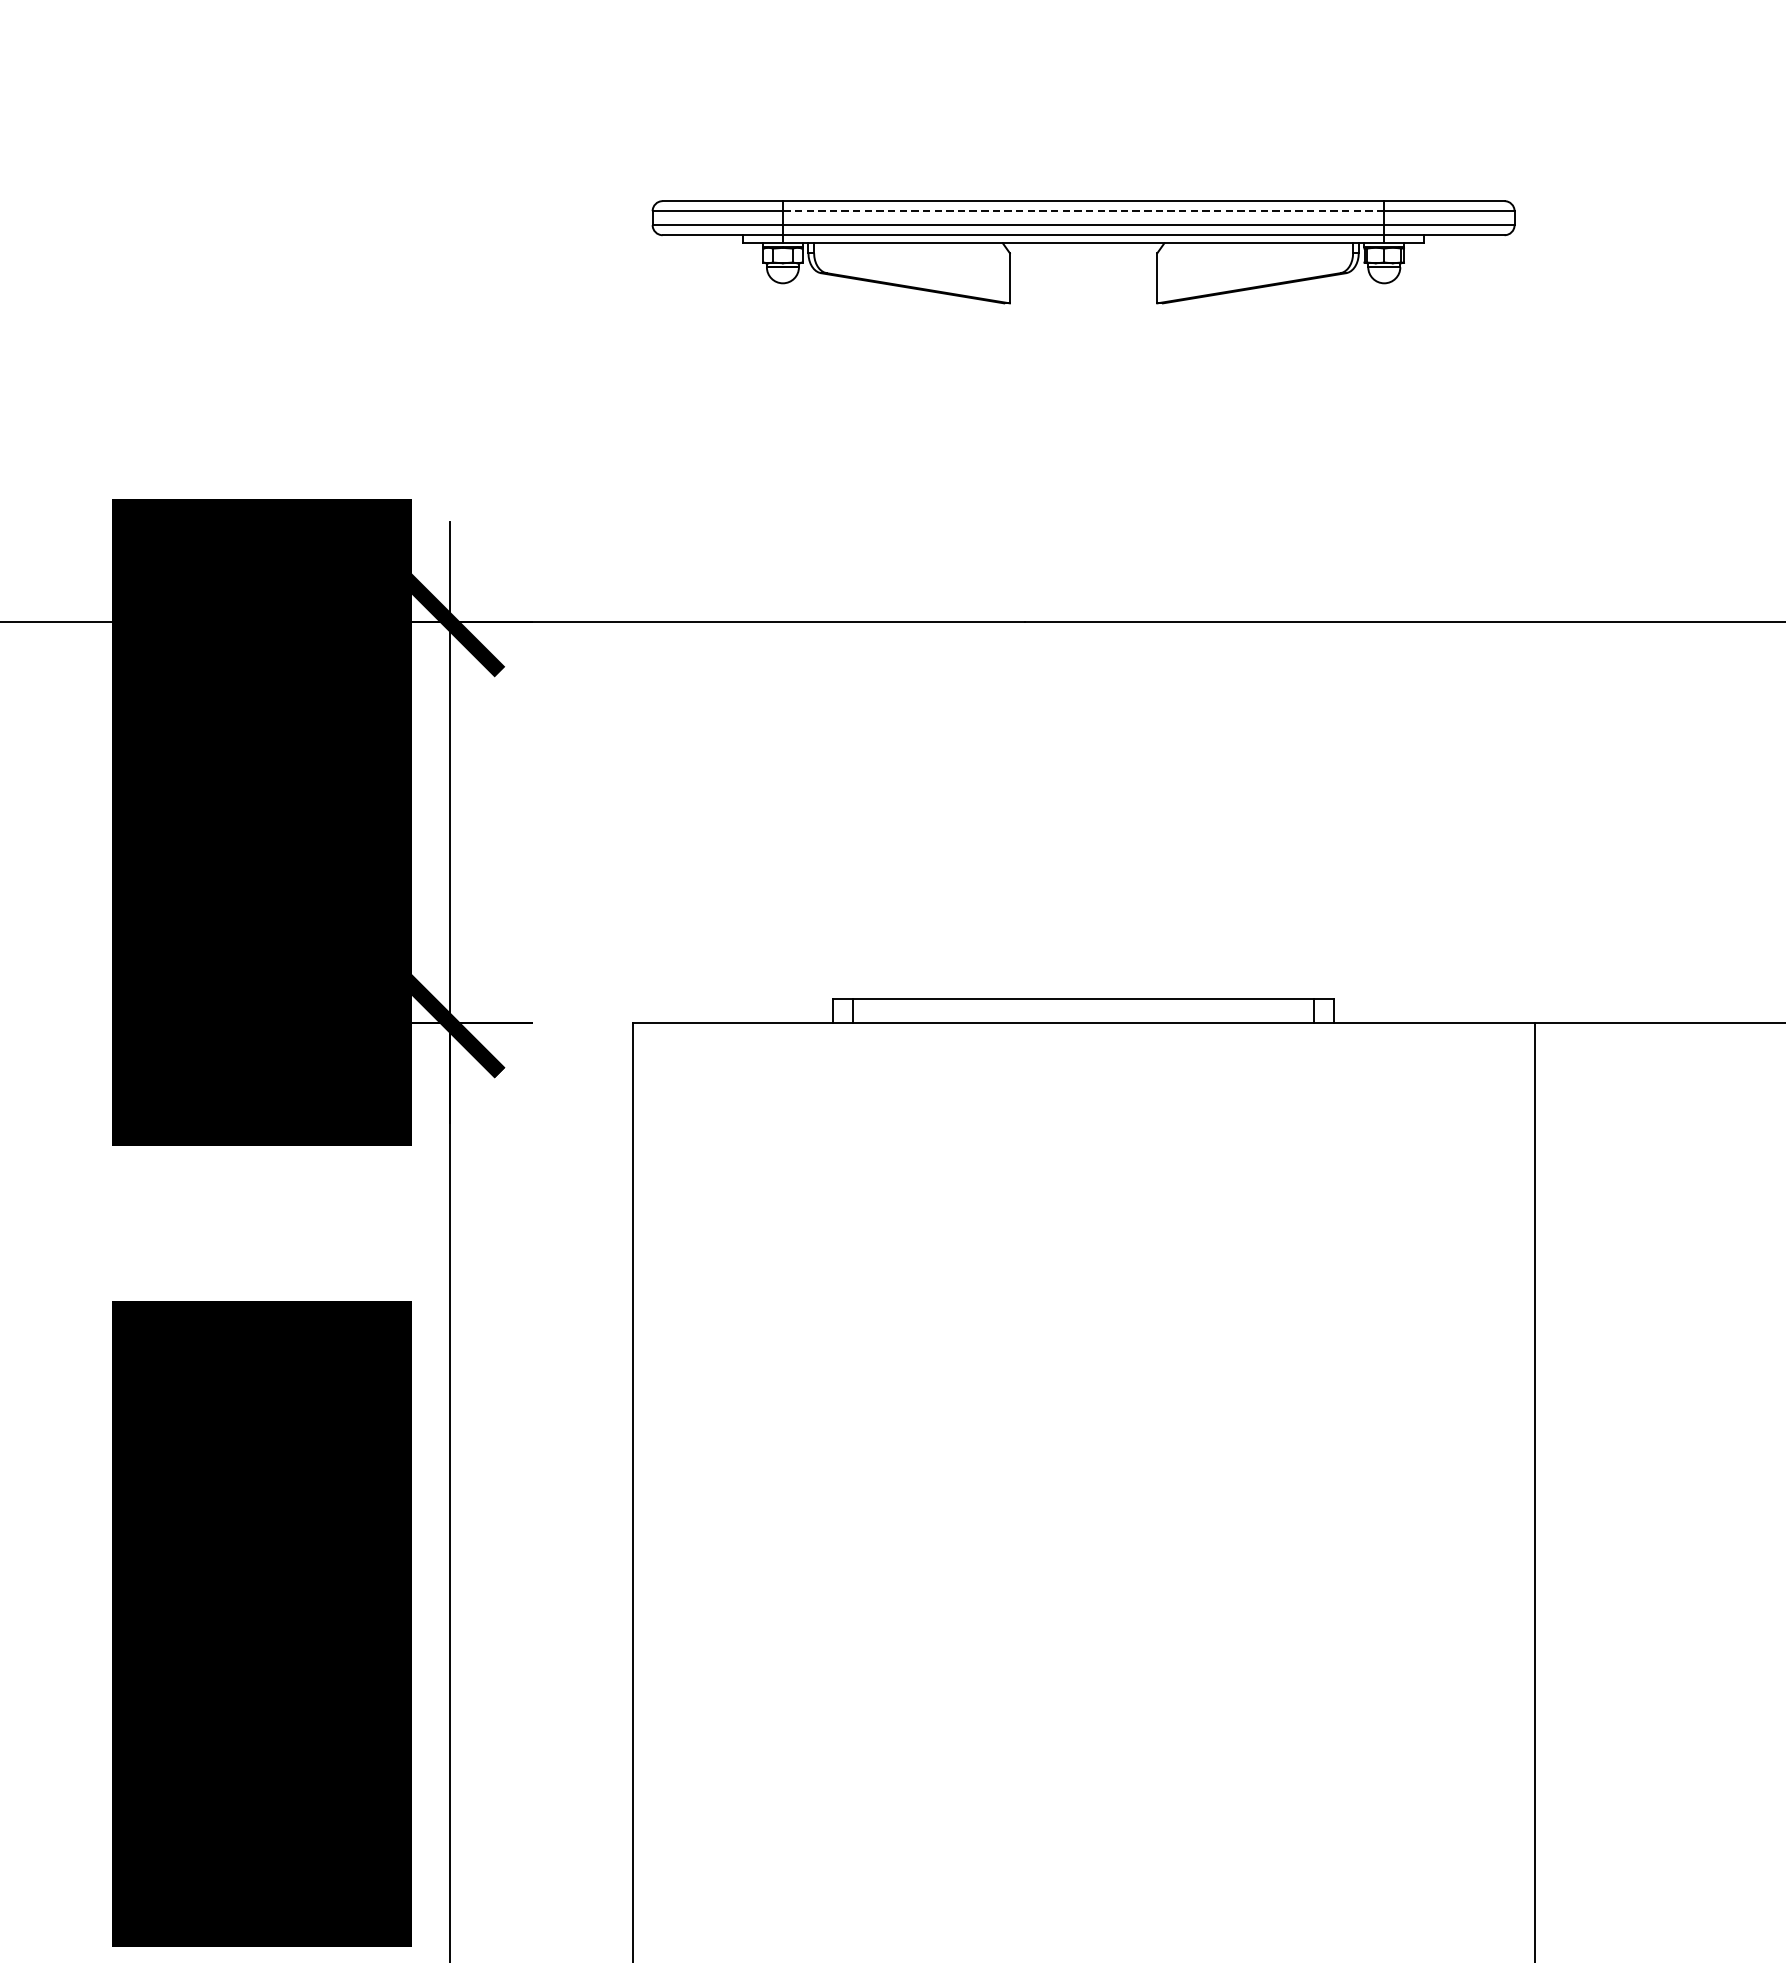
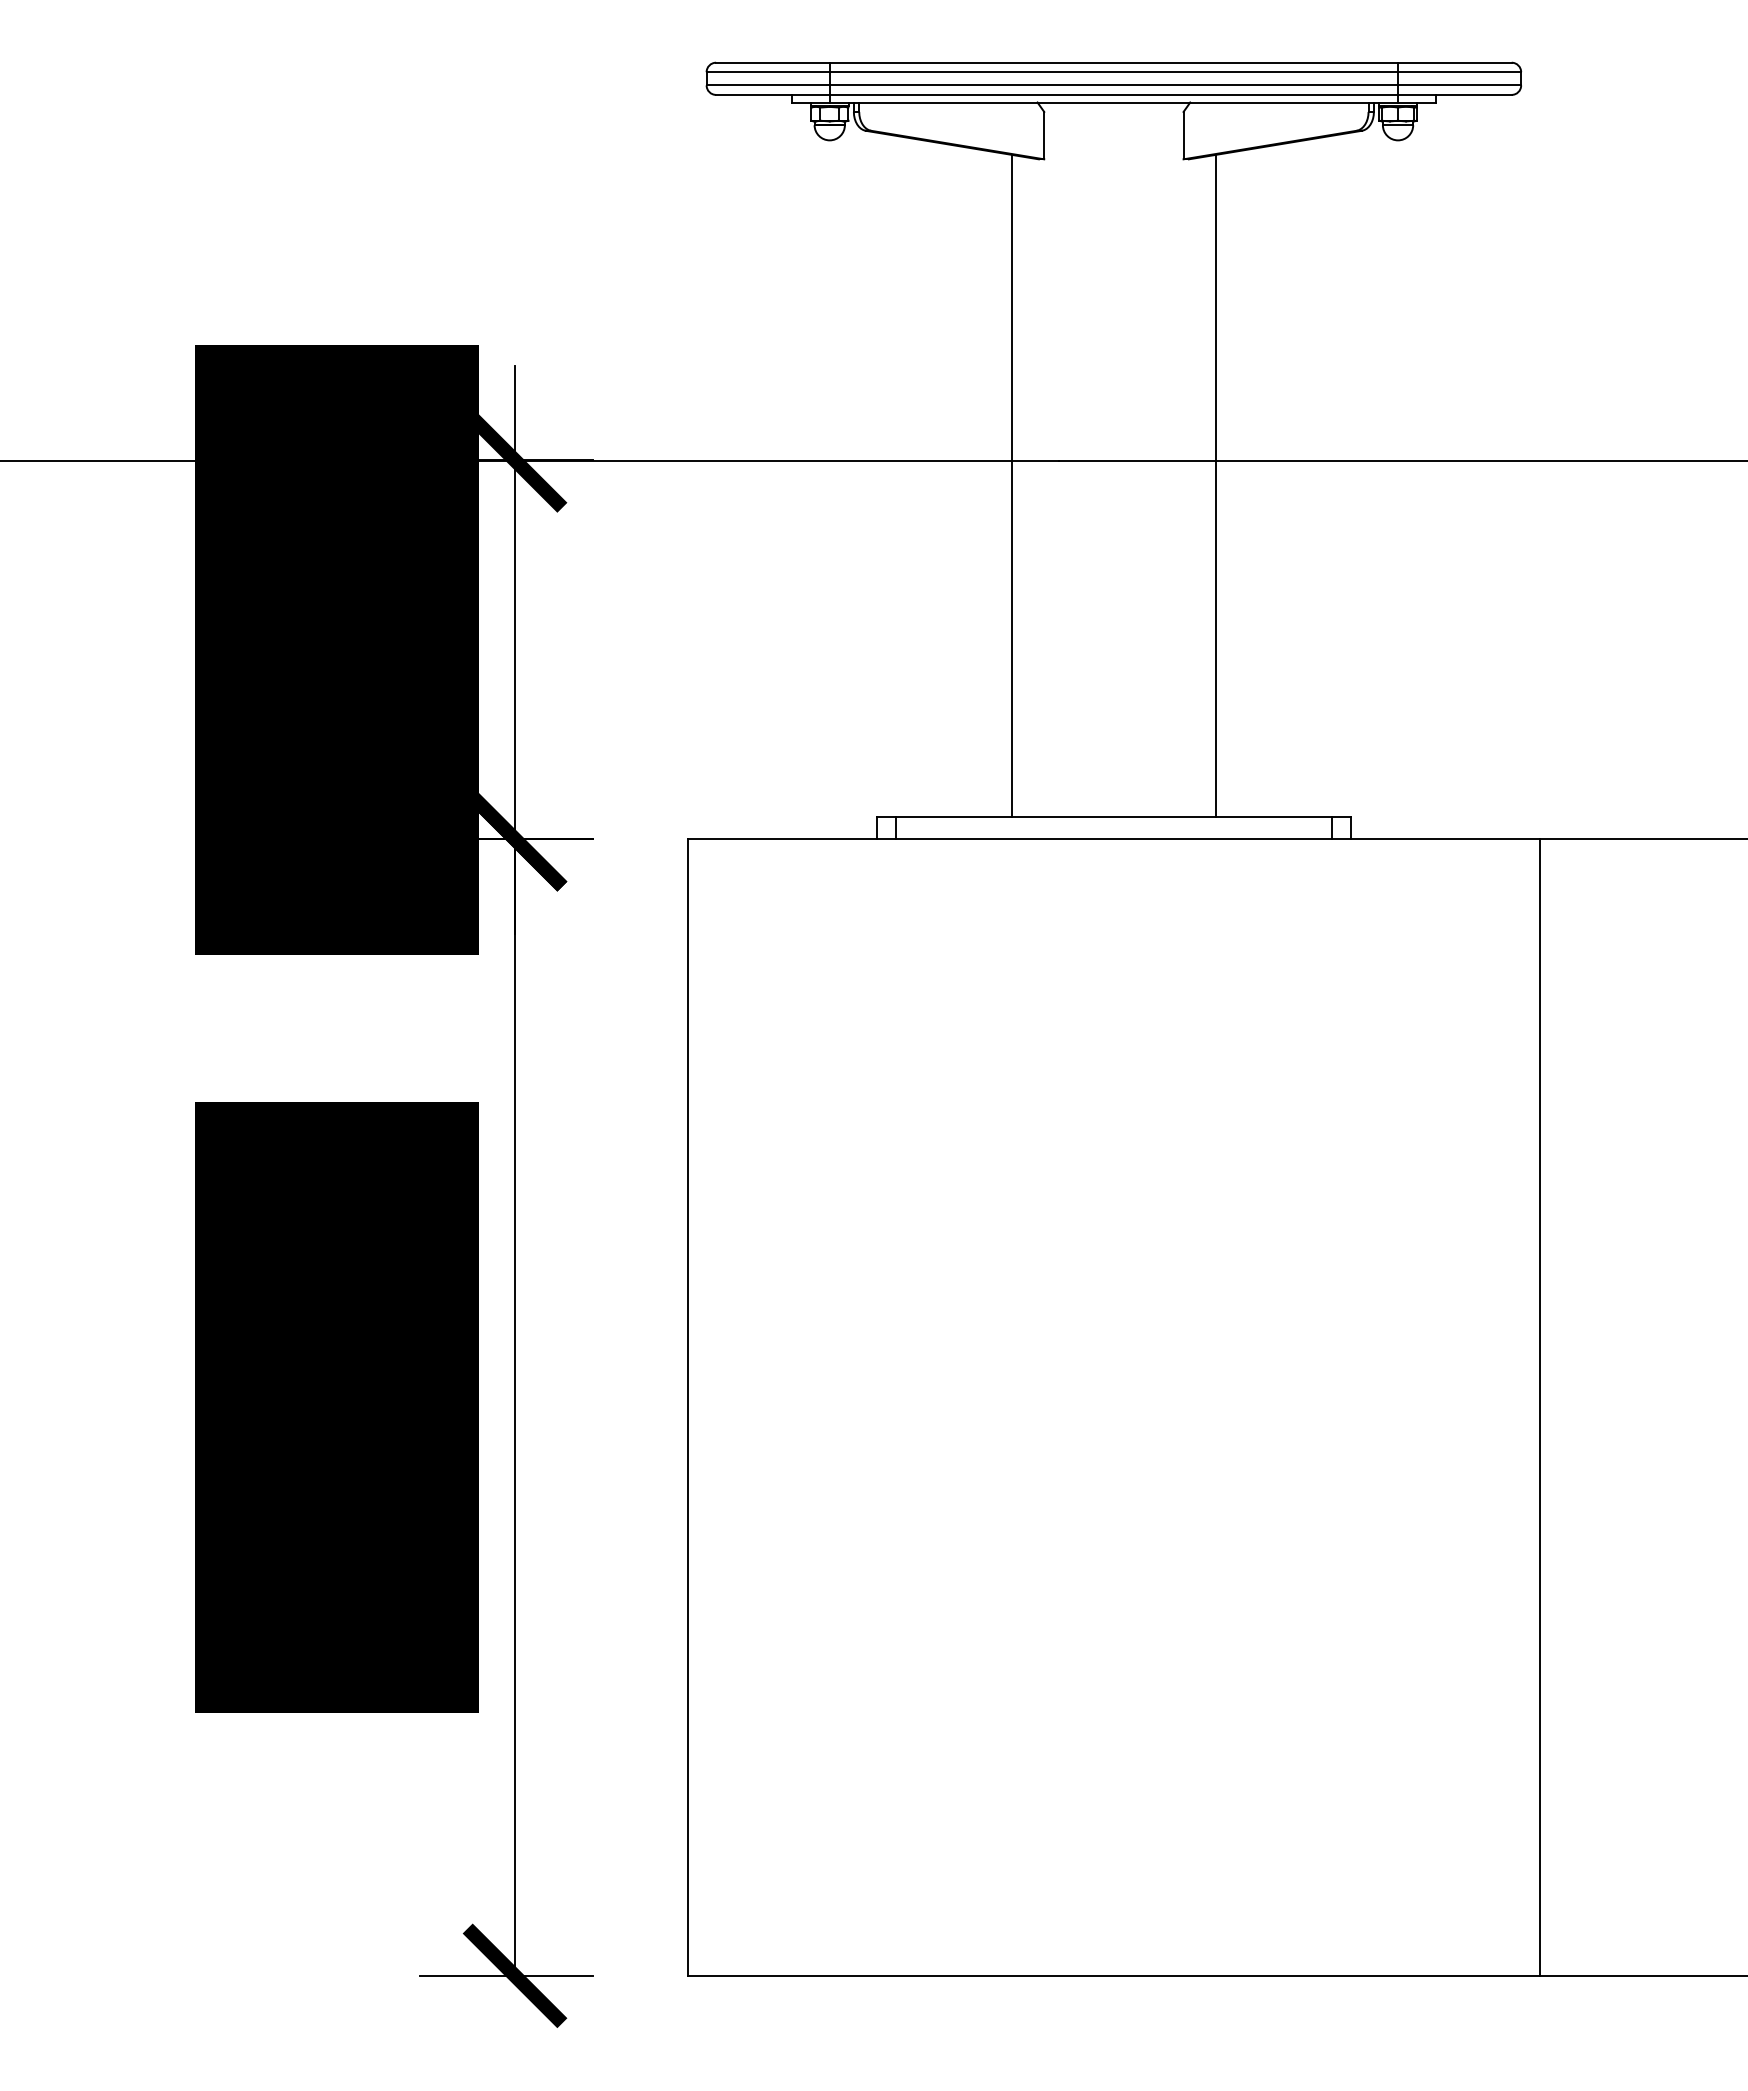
line: (1083, 211) -> (1113, 72), dashed -> solid
line: (975, 648) -> (1011, 485), added
line: (1192, 648) -> (1216, 485), added

